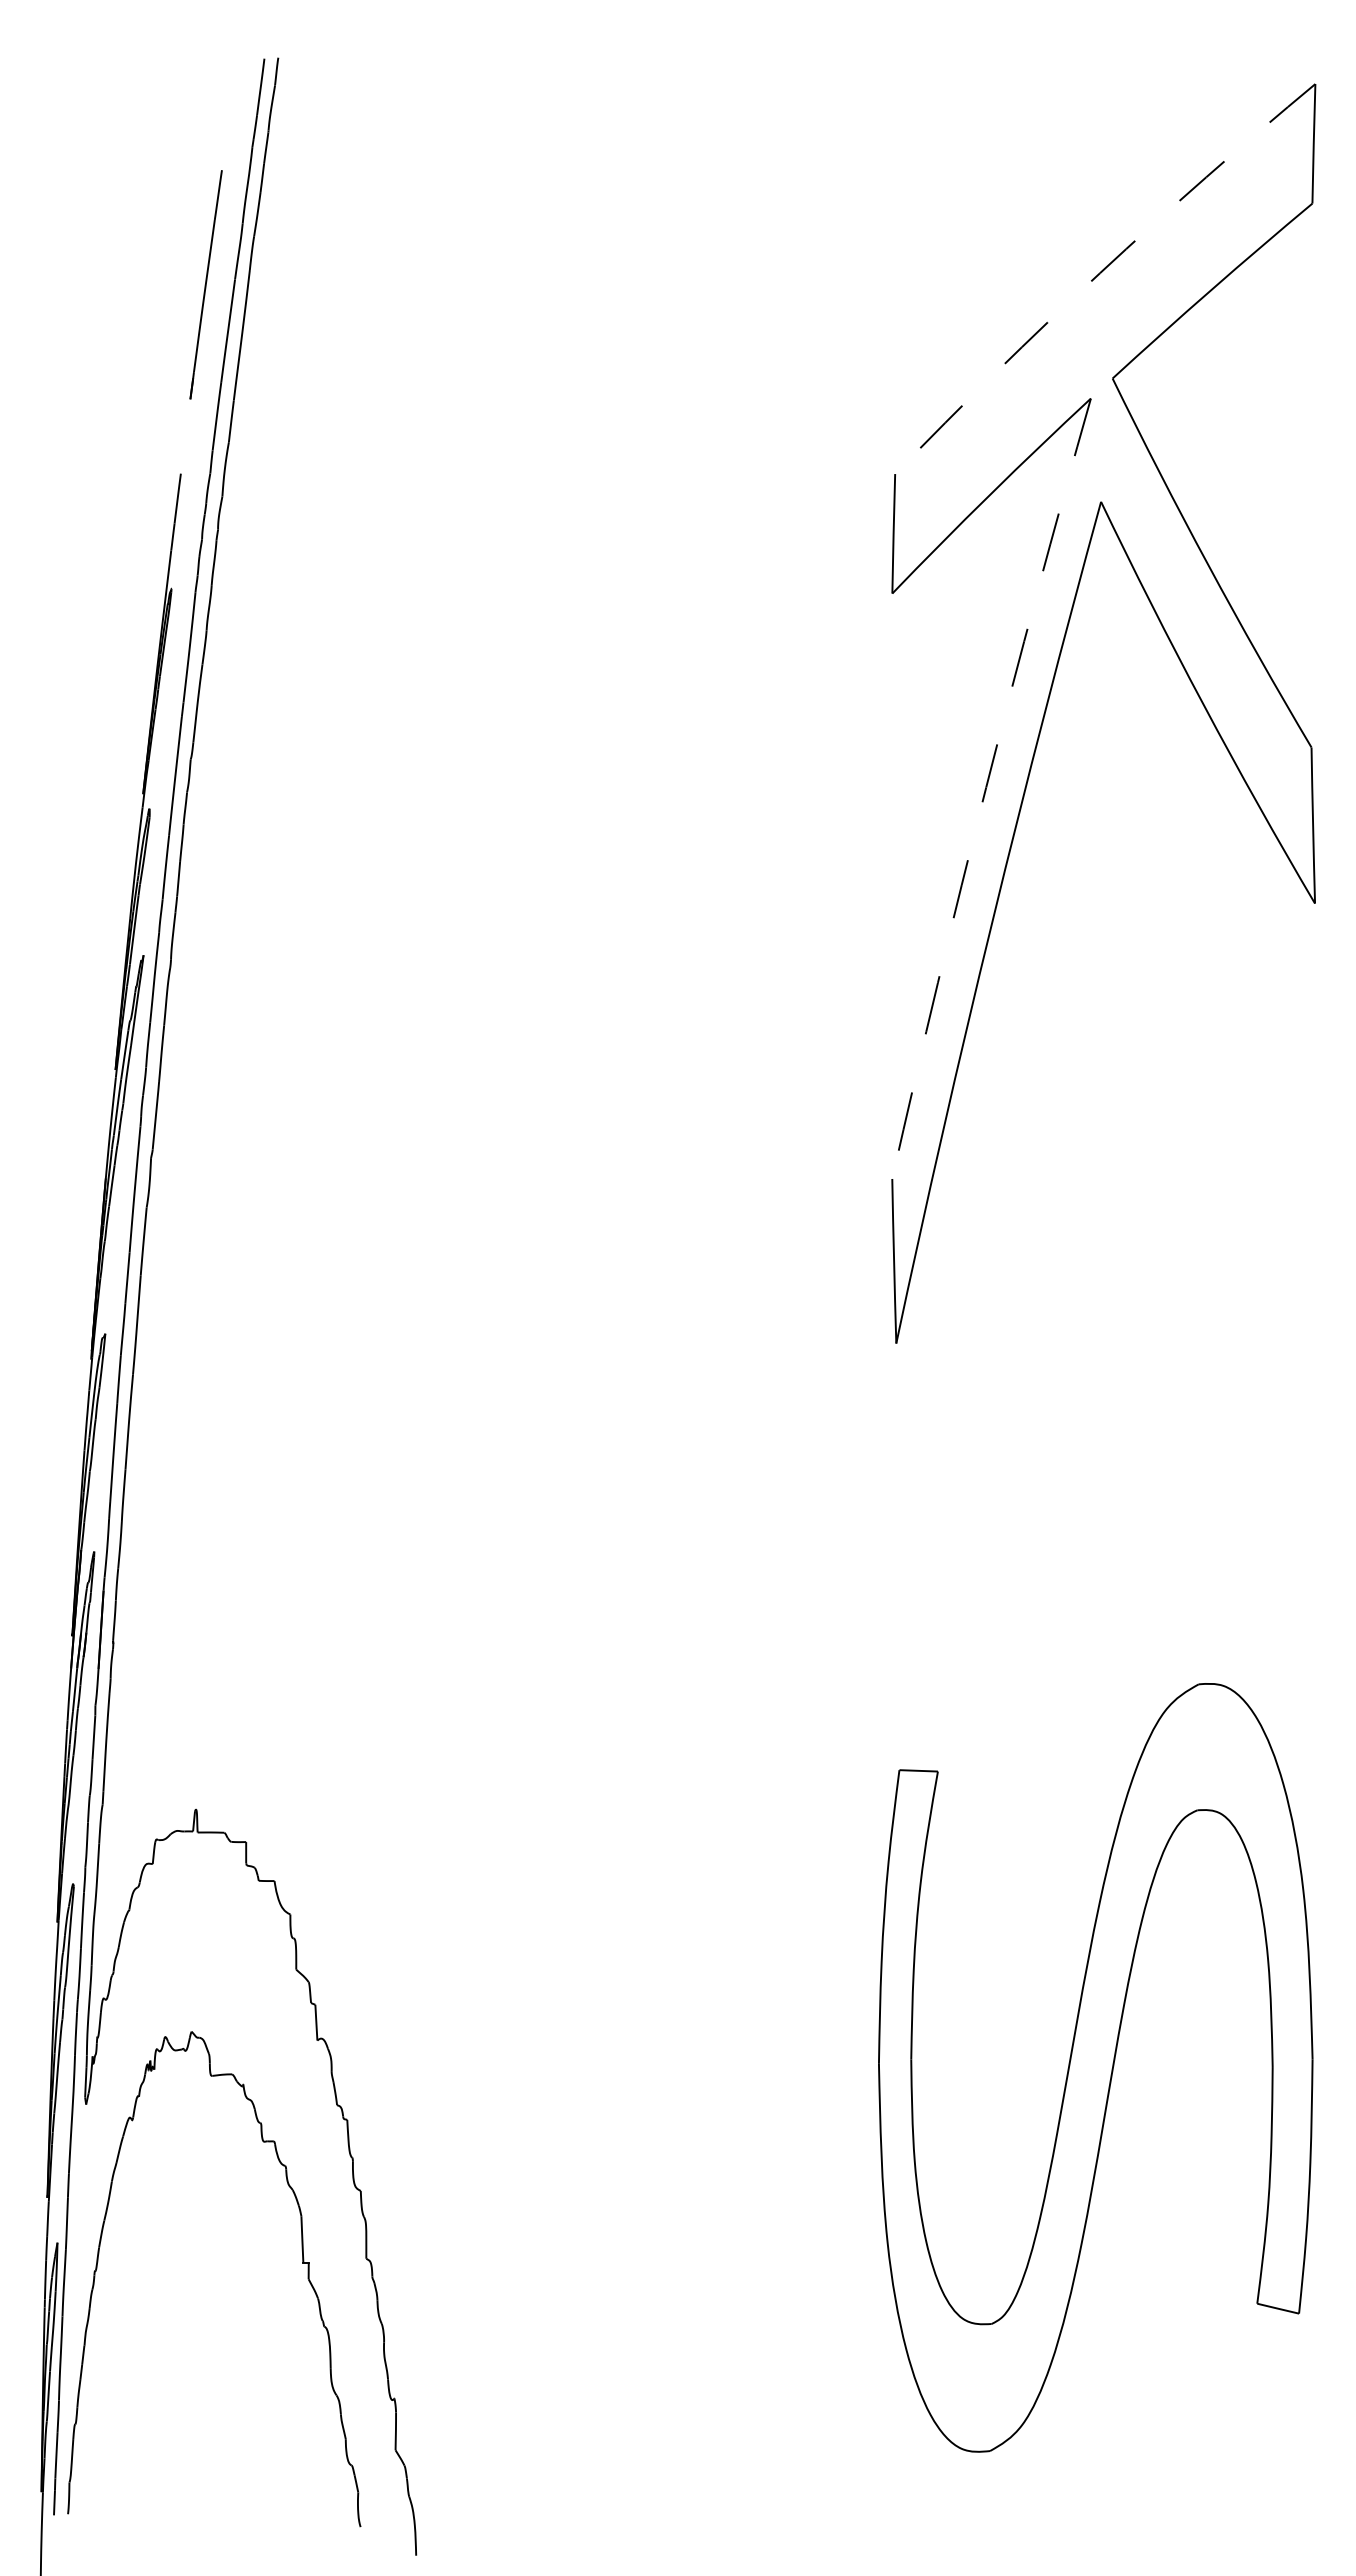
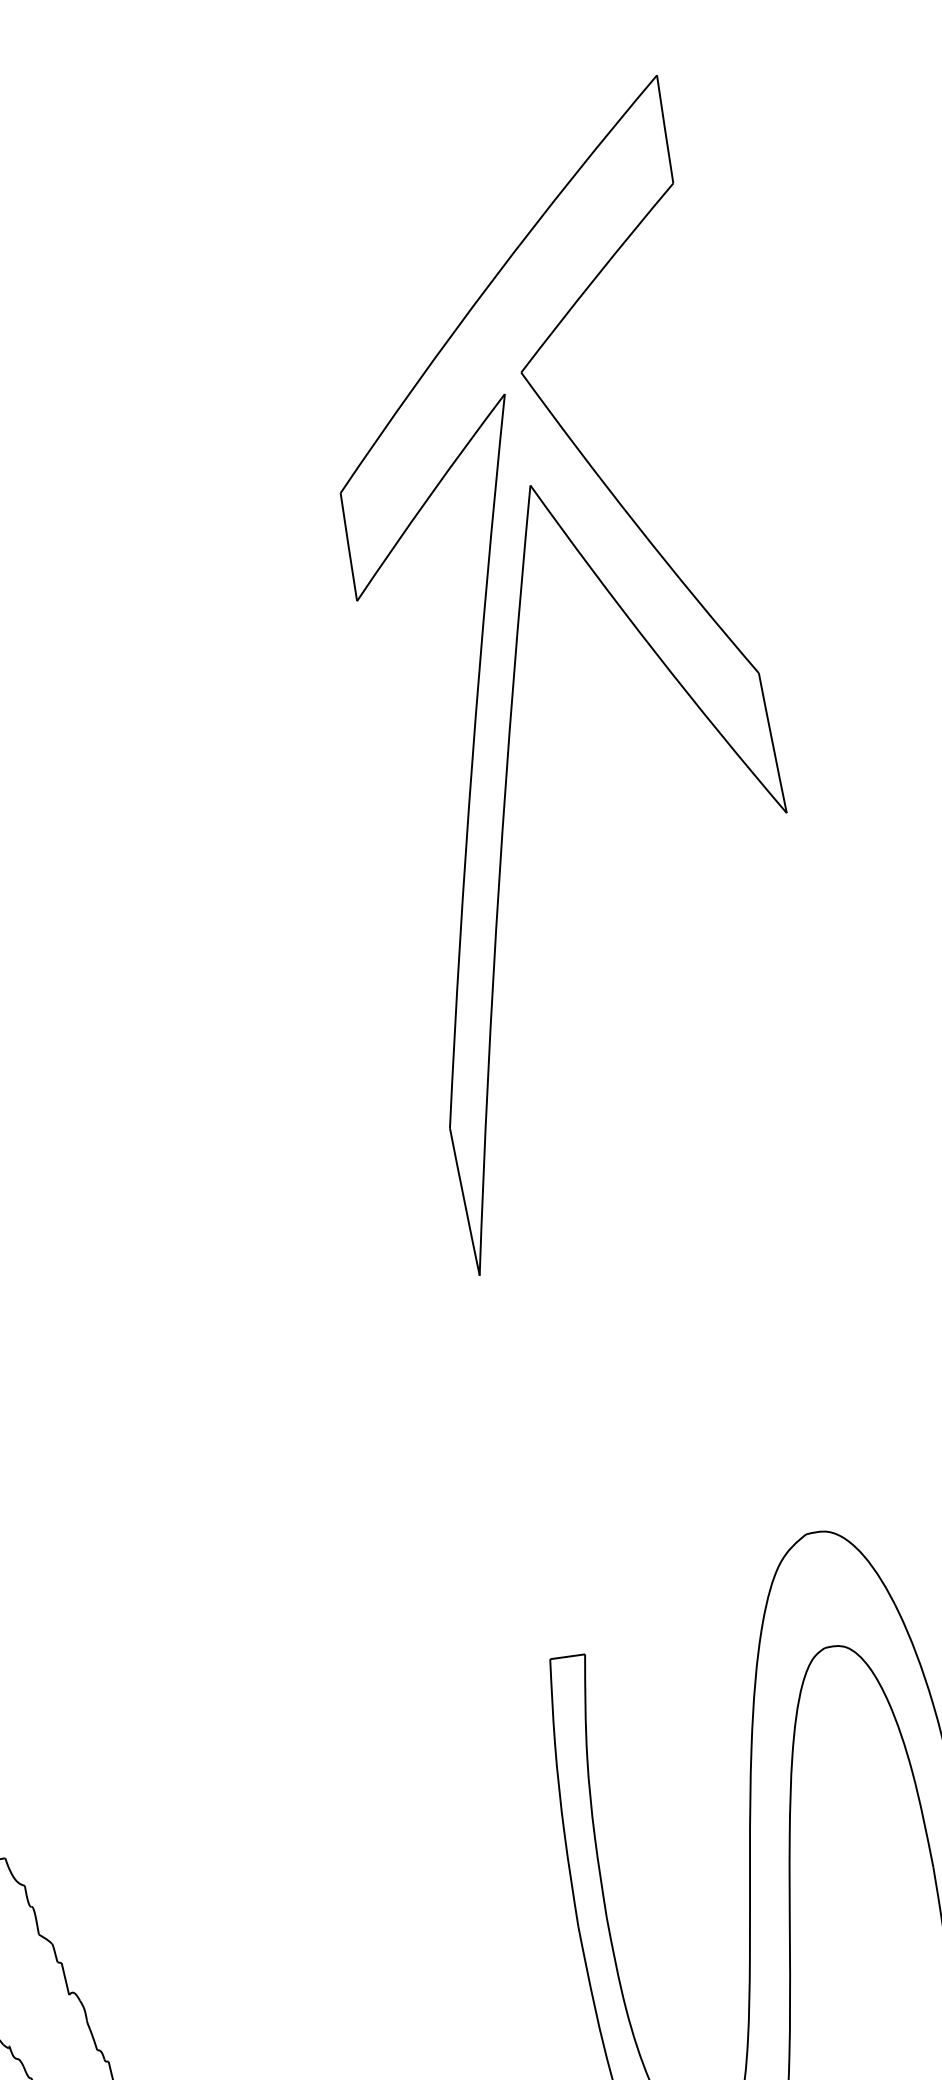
arc: (1099, 273) -> (492, 280), dashed -> solid
arc: (986, 787) -> (472, 760), dashed -> solid

